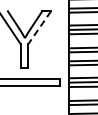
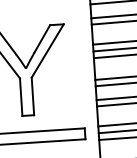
line: (39, 28) -> (47, 52), dashed -> solid

